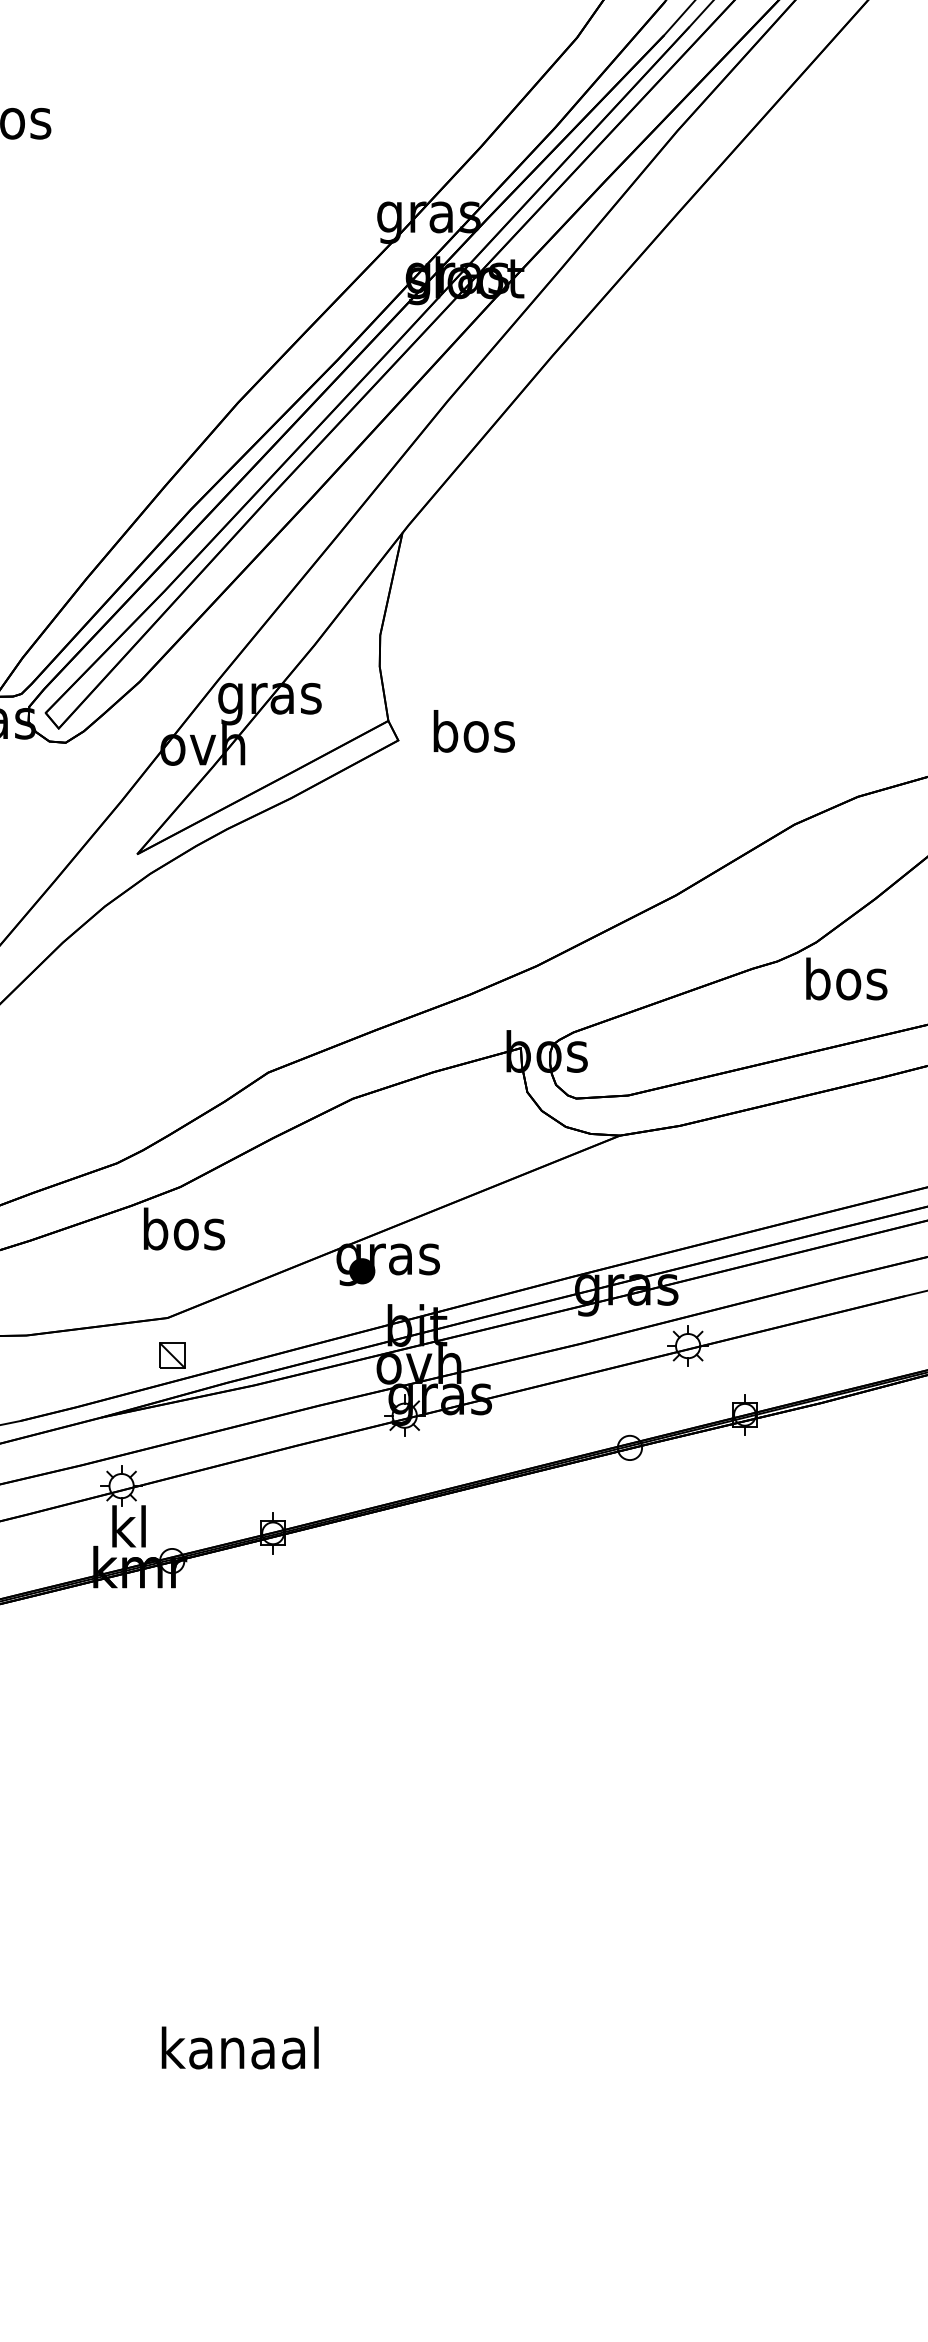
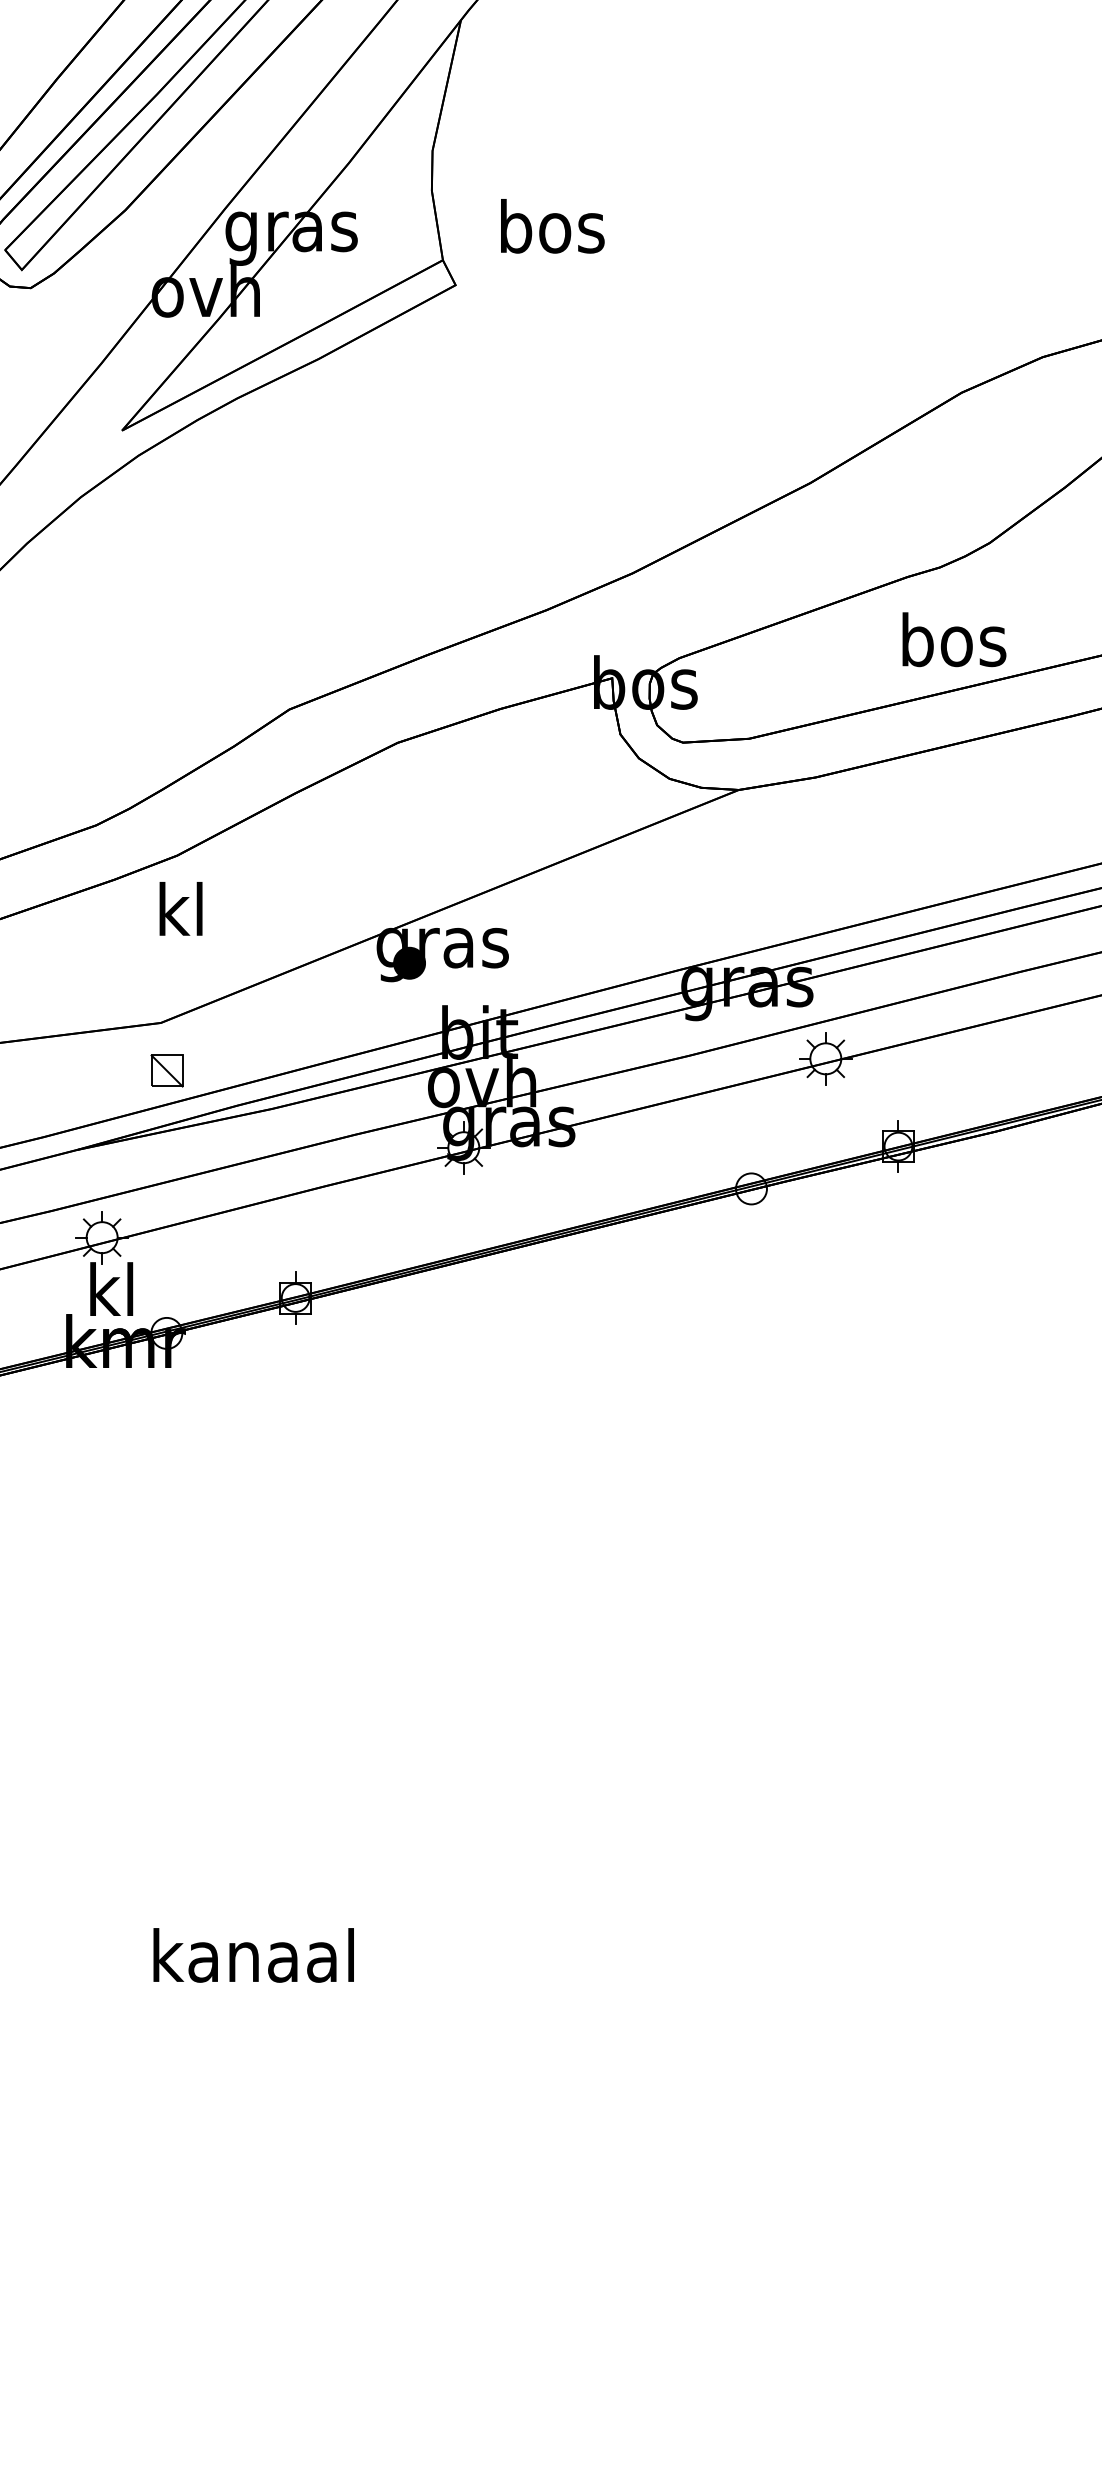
text: (473, 731) -> (551, 226), moved
text: (846, 978) -> (954, 639), moved
text: (184, 1228) -> (182, 908), bos -> kl

